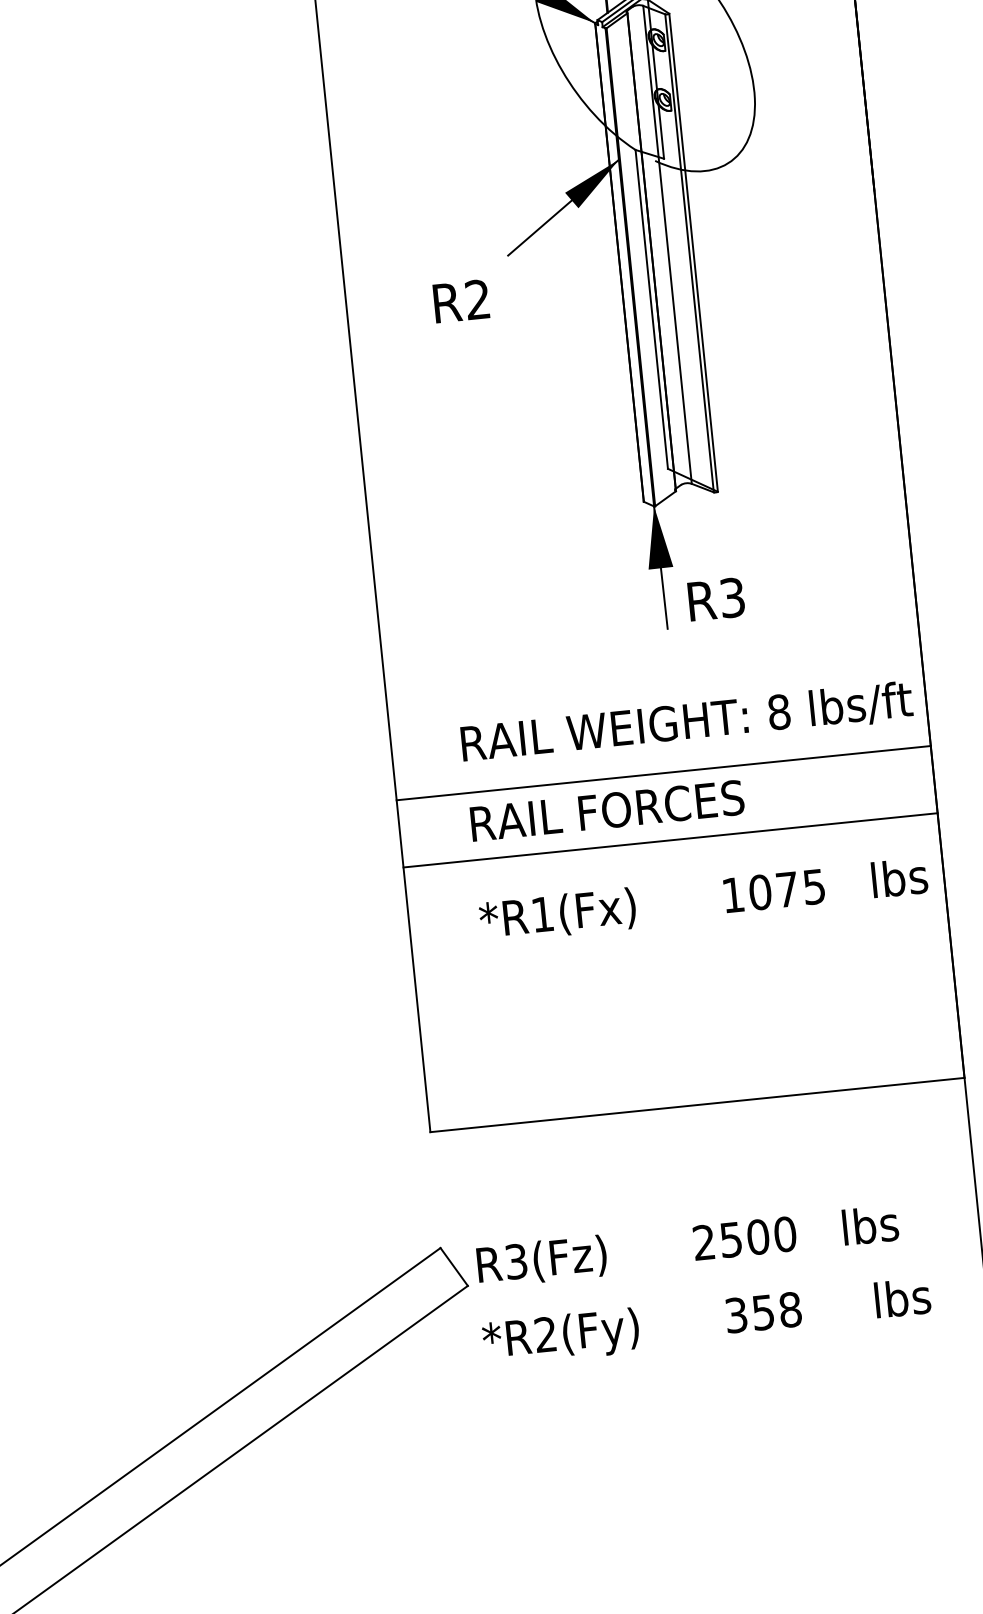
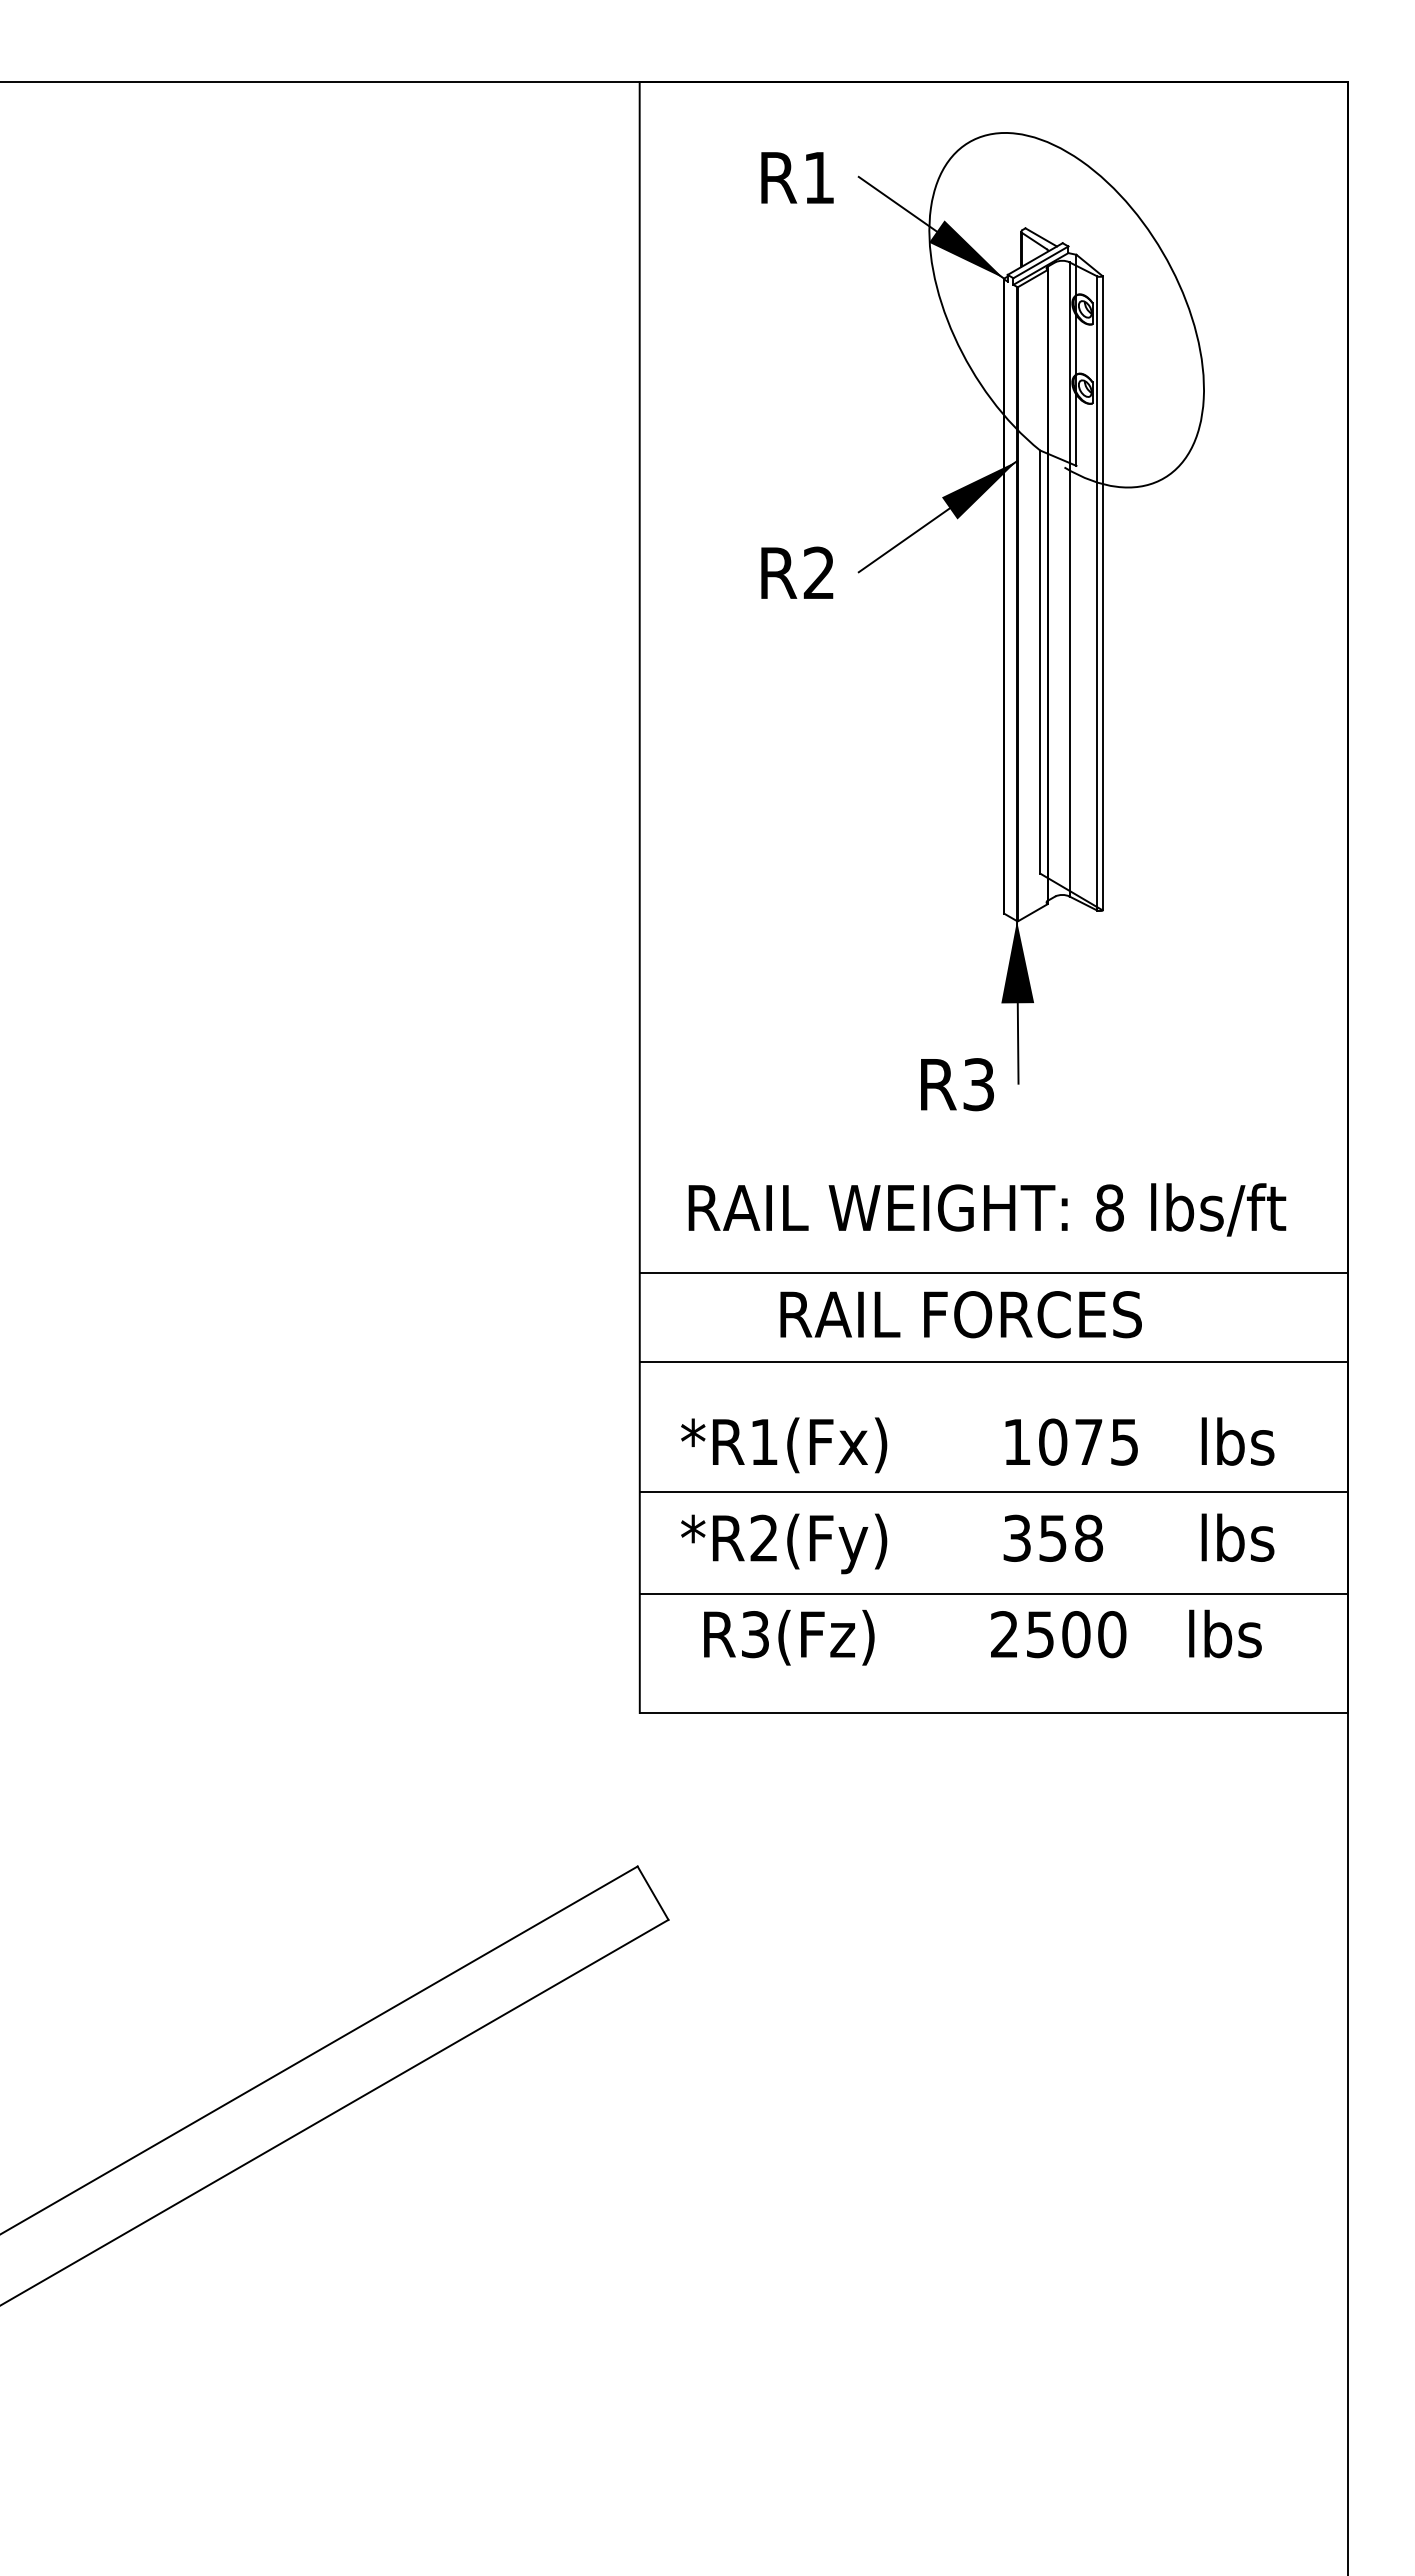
text: (461, 300) -> (797, 572), moved
text: (716, 599) -> (957, 1084), moved
text: (687, 722) -> (987, 1209), moved
text: (606, 810) -> (960, 1314), moved
text: (703, 900) -> (977, 1445), moved
line: (680, 938) -> (993, 1491), added
line: (687, 1015) -> (993, 1593), added
text: (687, 1246) -> (982, 1637), moved
text: (706, 1322) -> (977, 1543), moved

